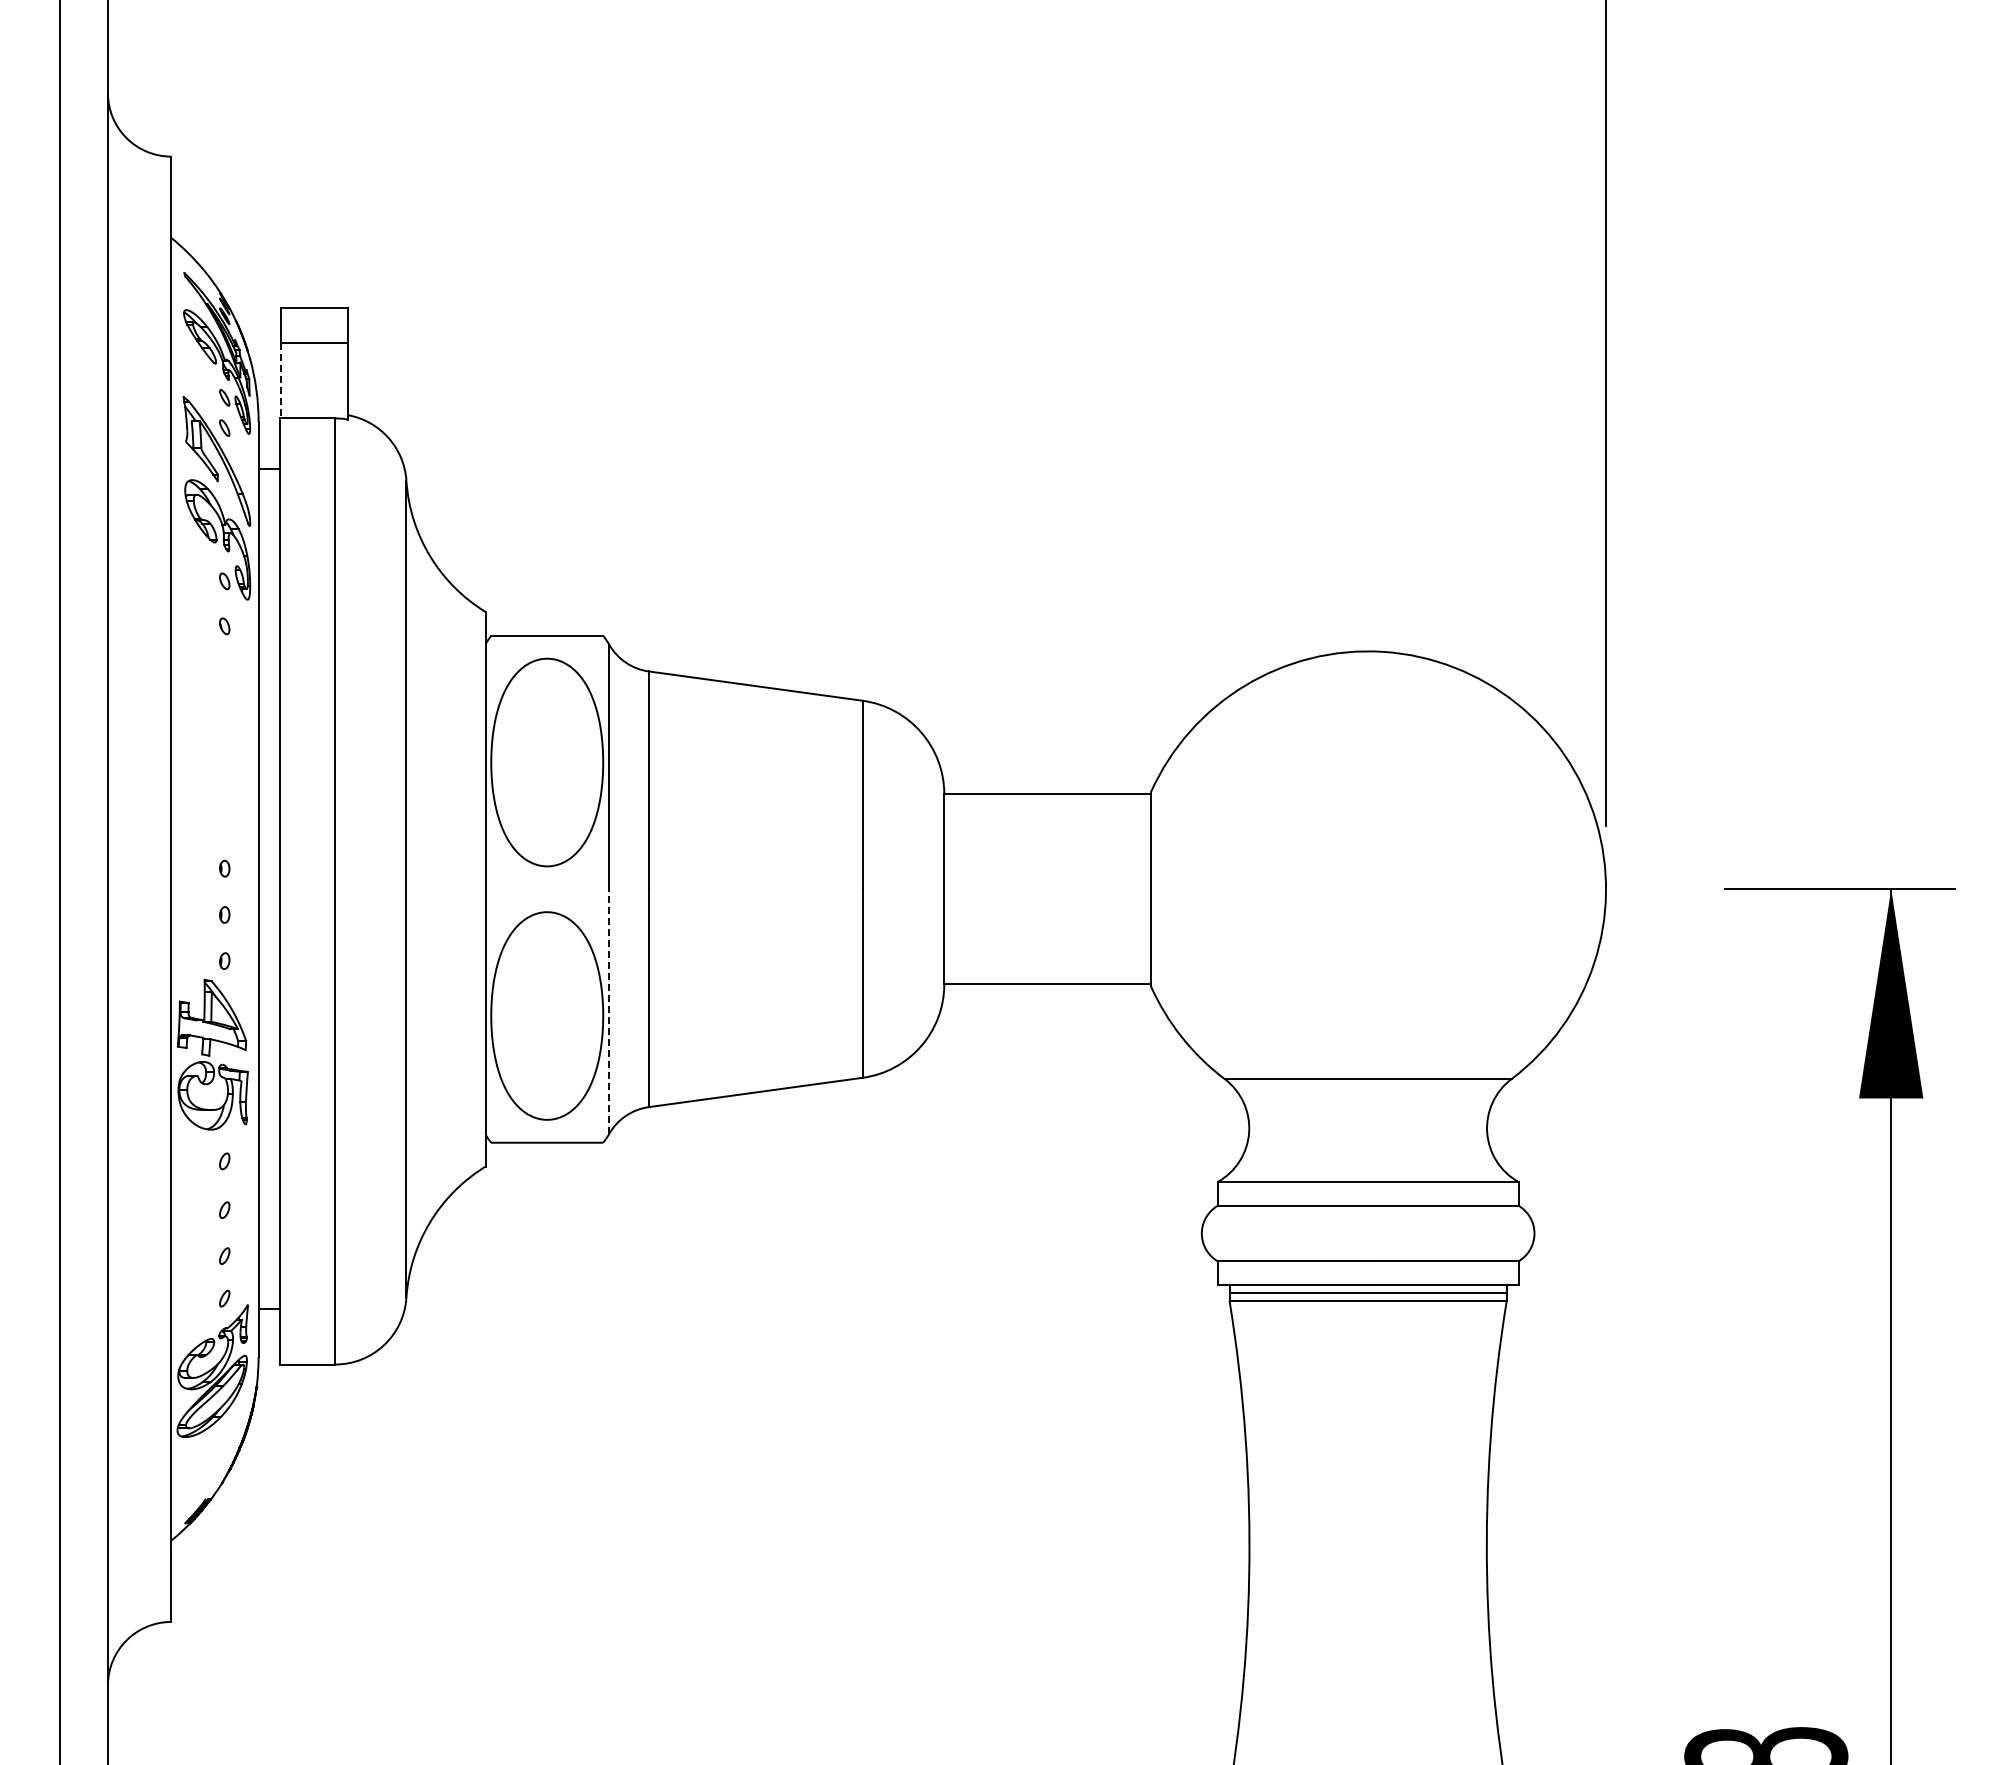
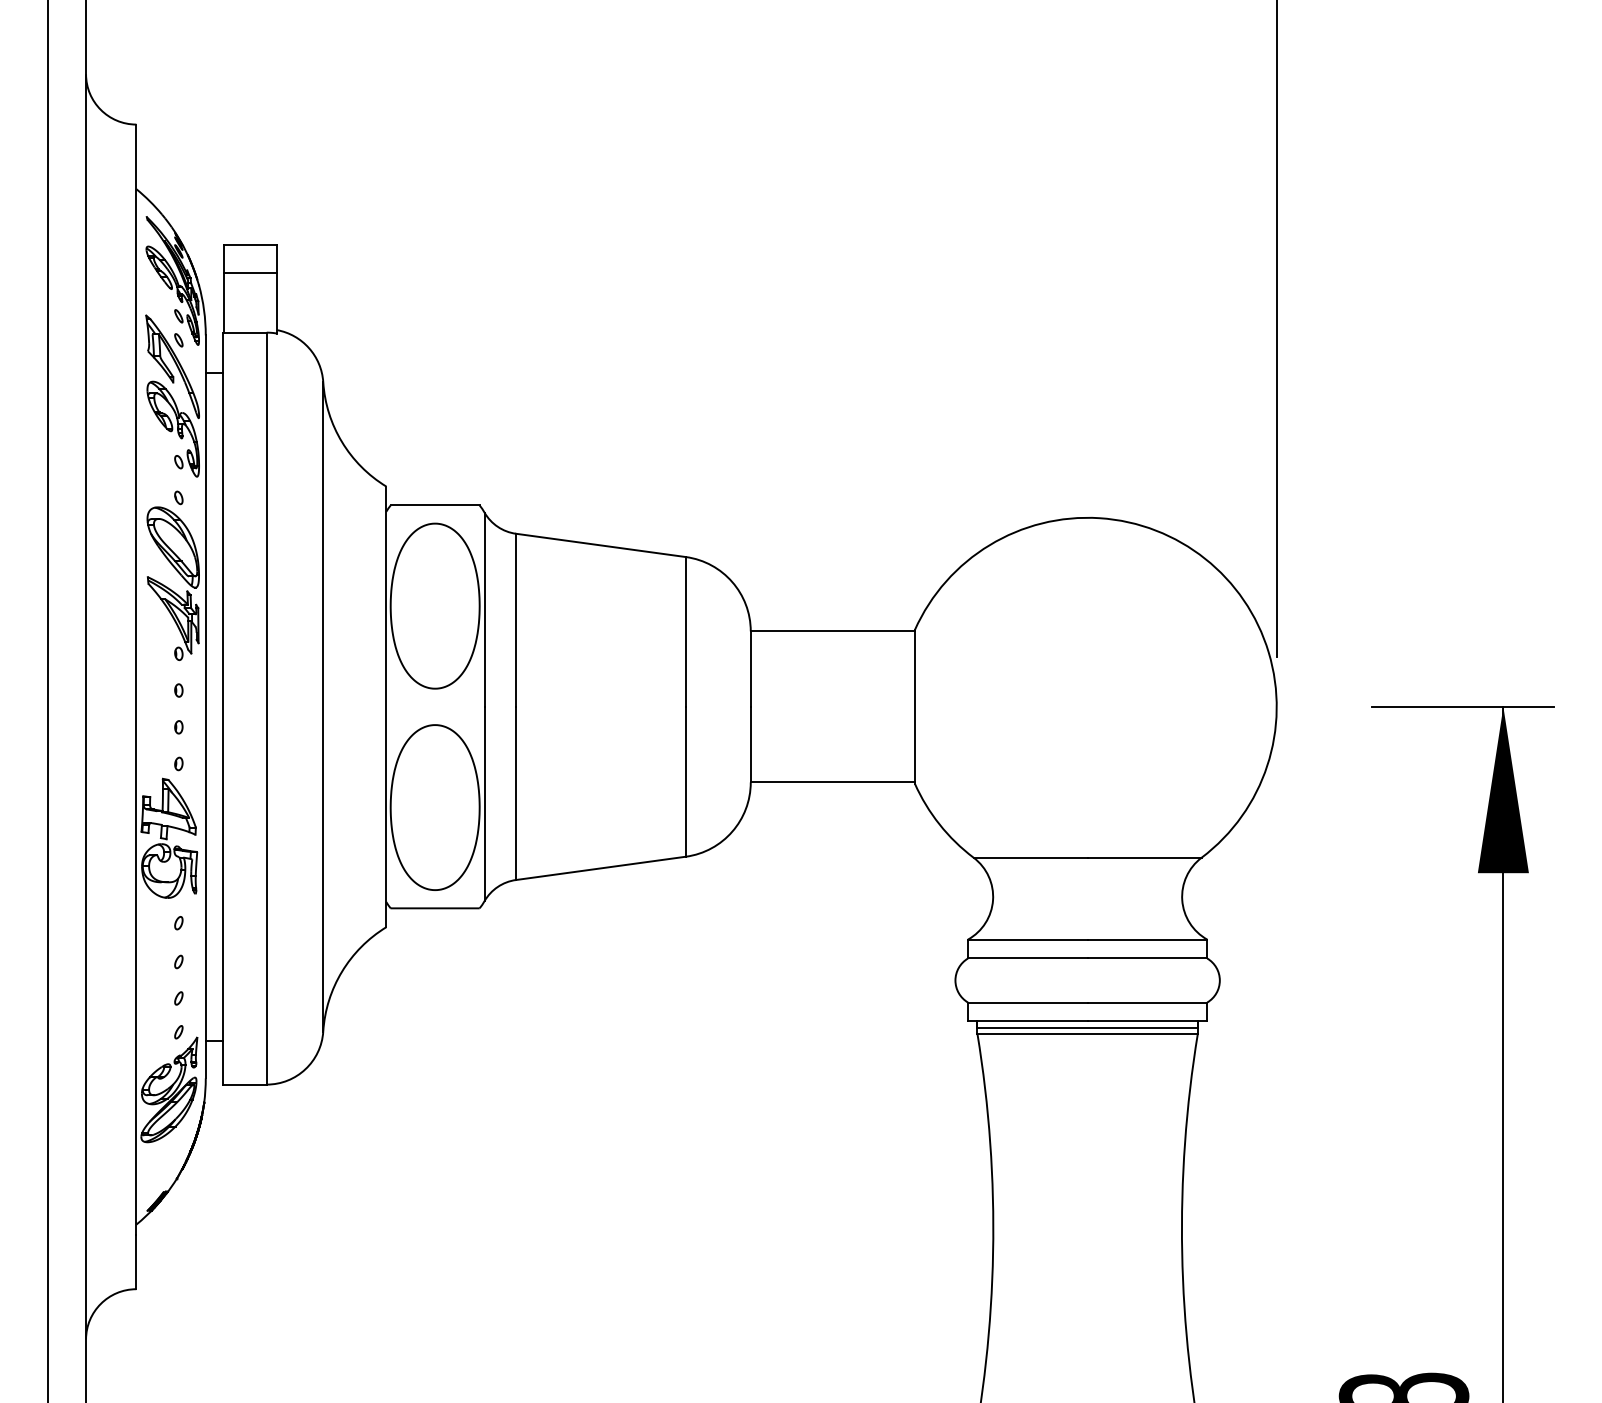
line: (281, 380) -> (223, 302), dashed -> solid
part: (212, 739) -> (169, 587), added
line: (609, 1011) -> (484, 804), dashed -> solid

